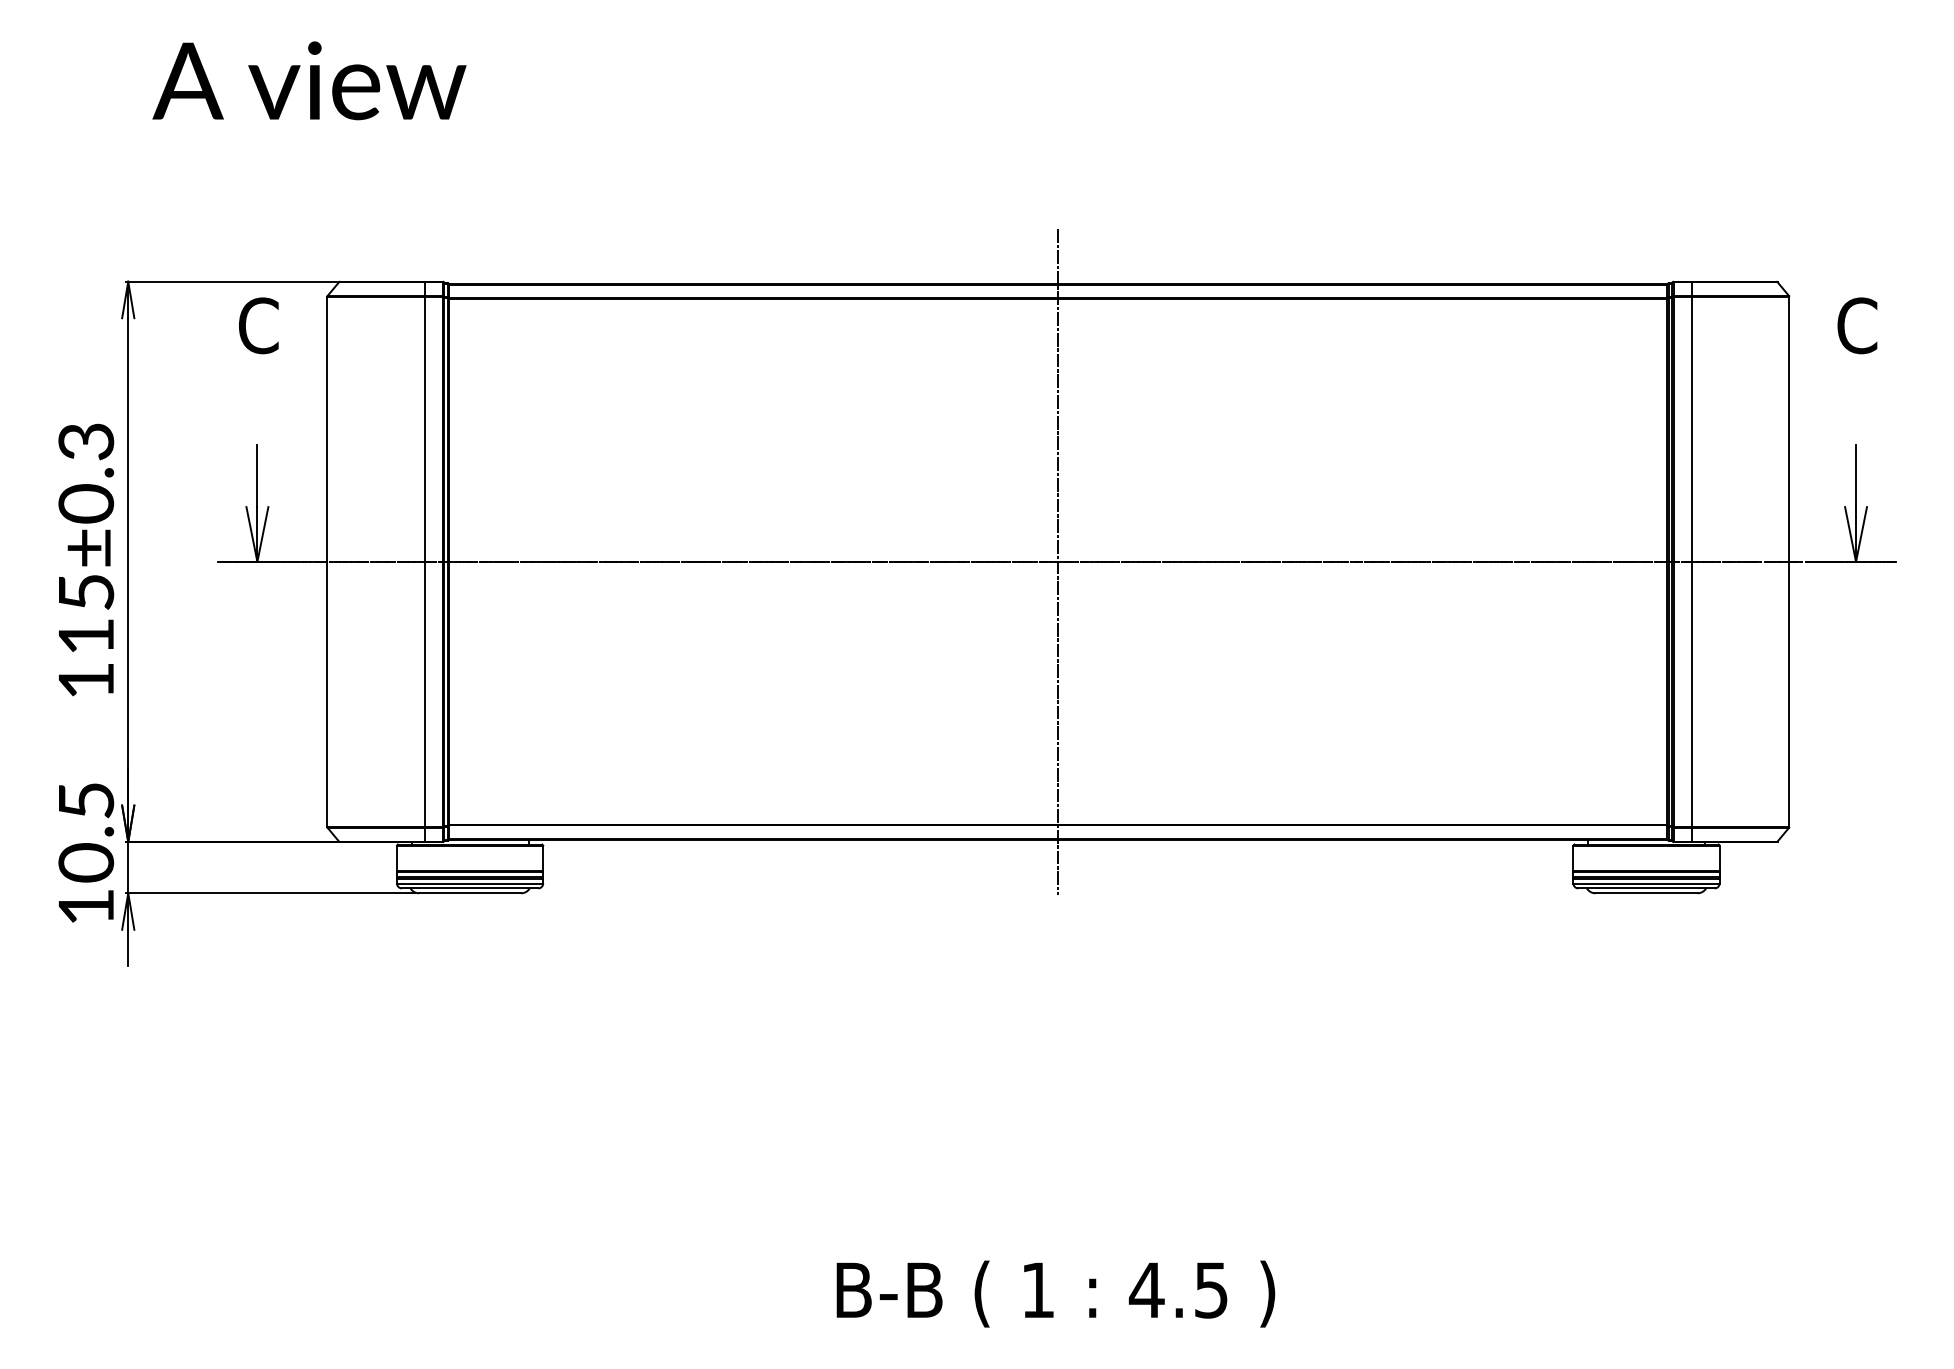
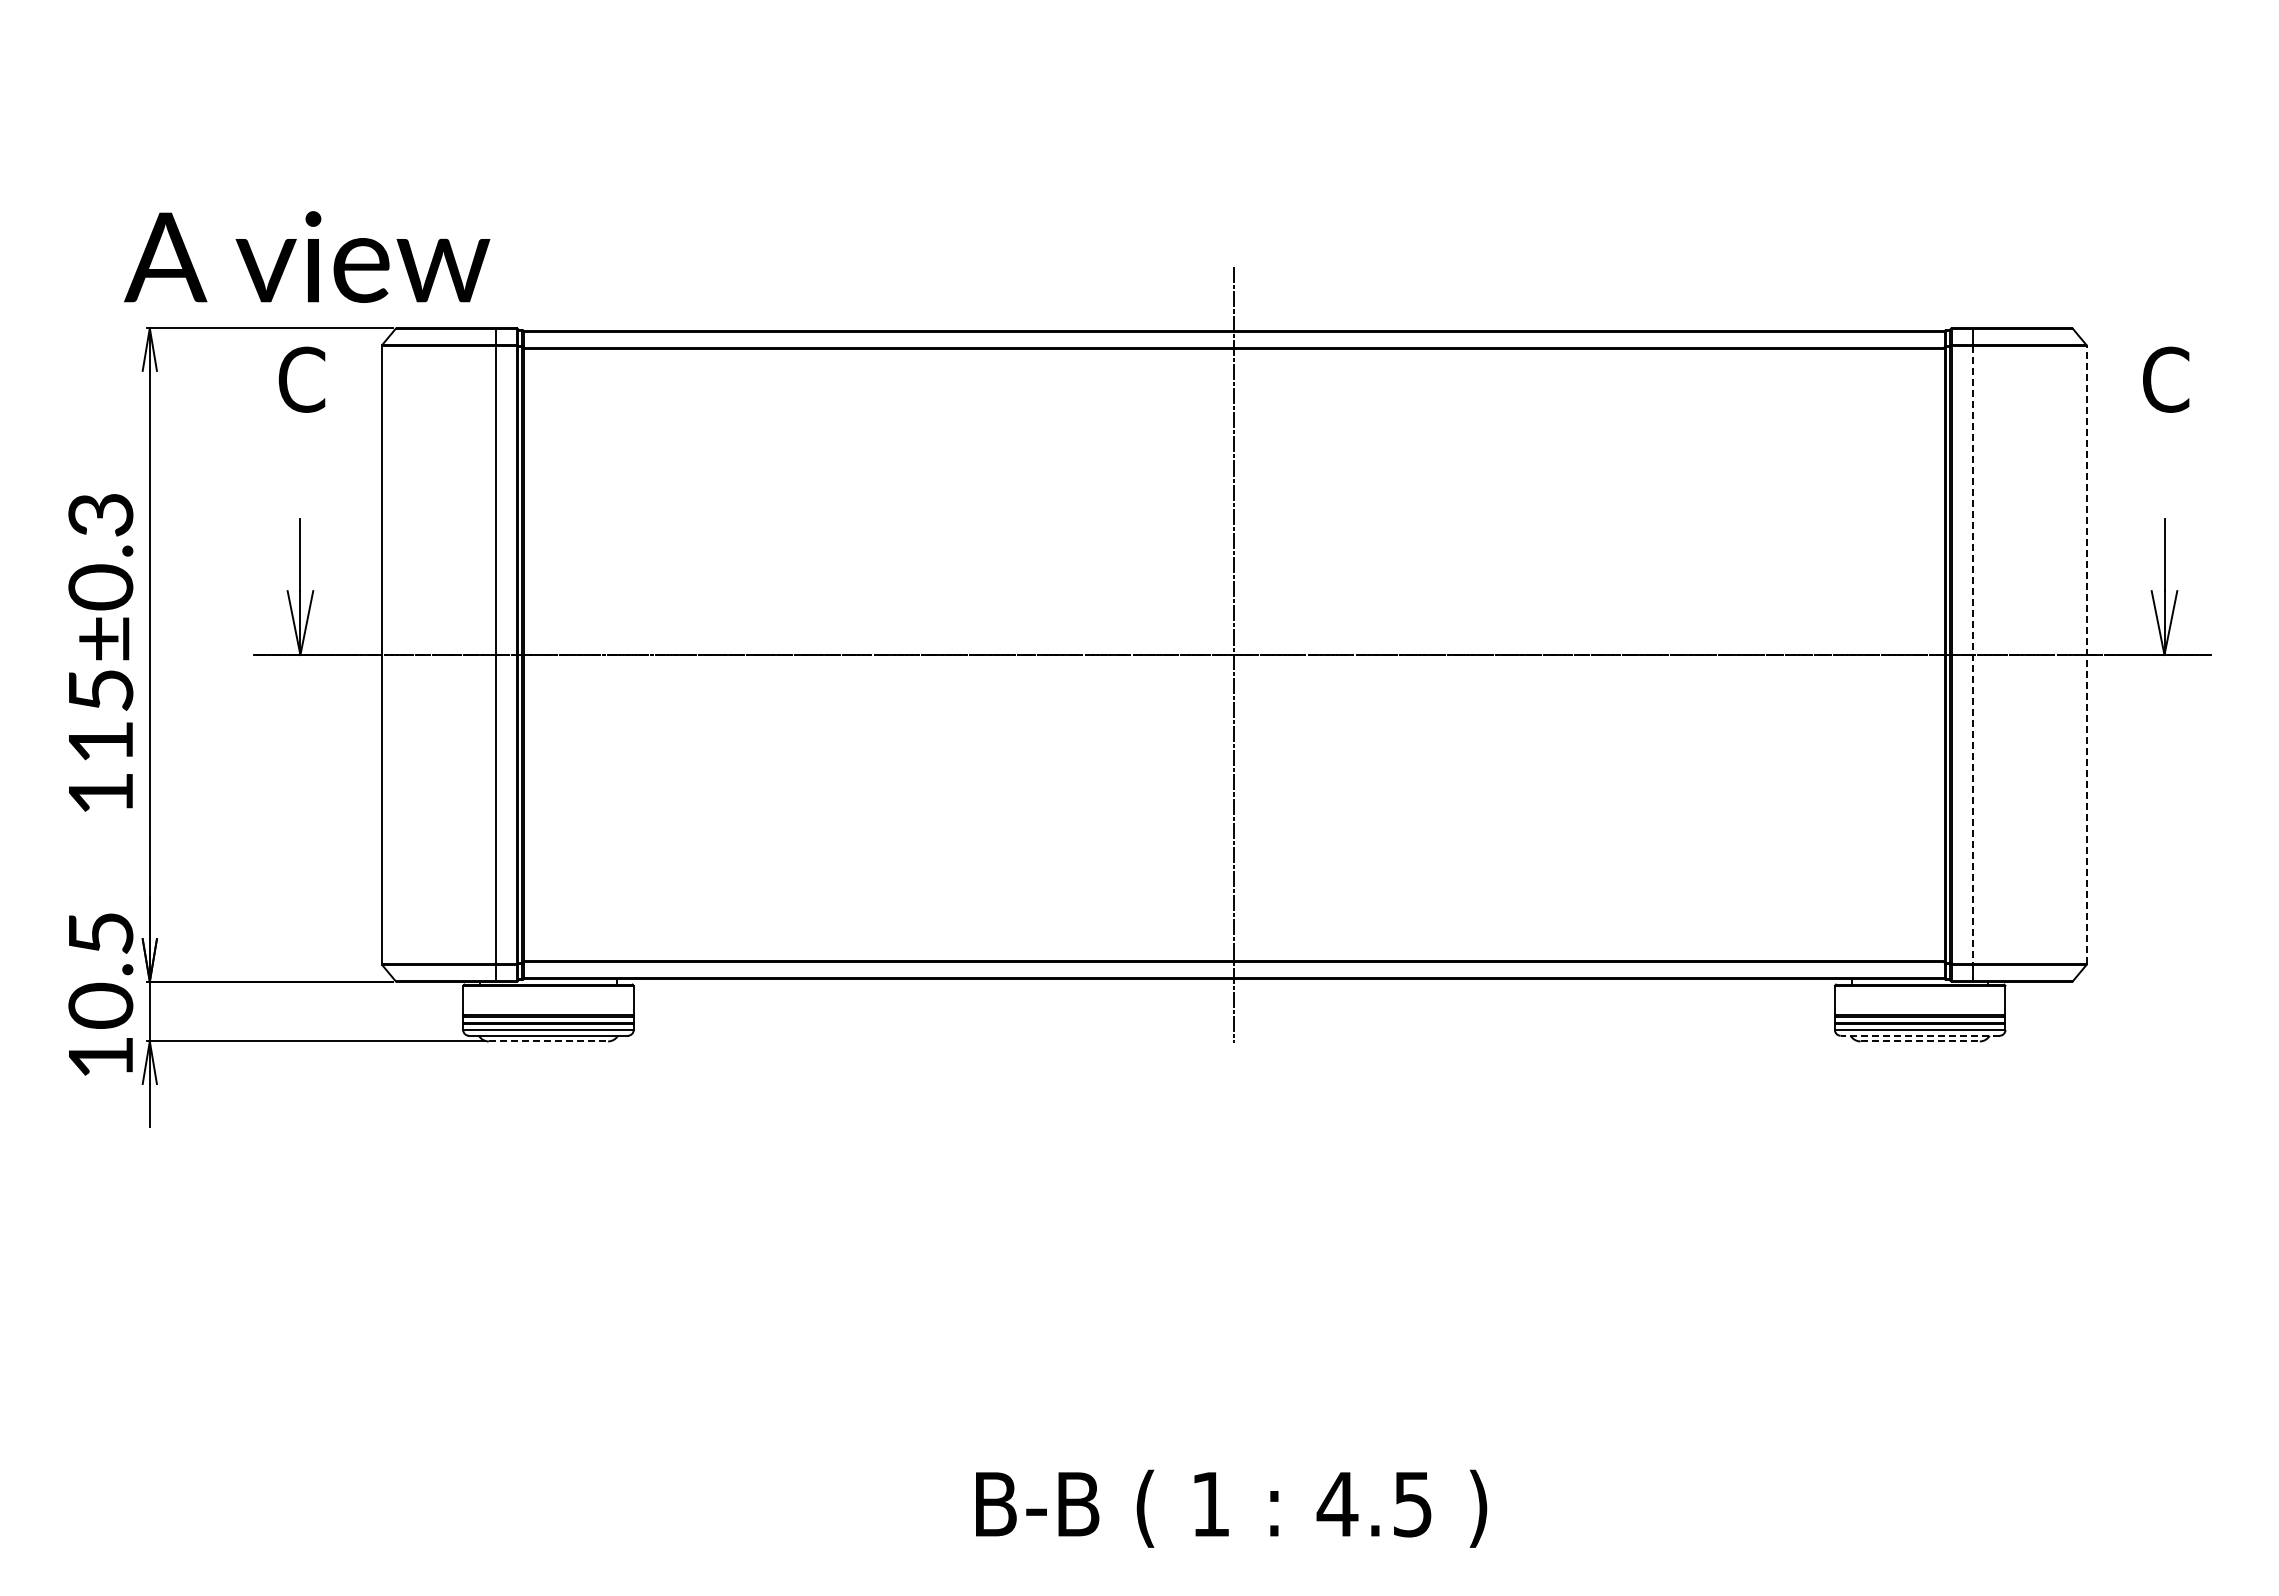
text: (309, 80) -> (307, 256), moved
line: (1789, 561) -> (2086, 654), solid -> dashed
line: (1692, 562) -> (1973, 655), solid -> dashed
line: (1646, 888) -> (1920, 1035), solid -> dashed
line: (470, 893) -> (548, 1041), solid -> dashed
line: (1646, 893) -> (1920, 1041), solid -> dashed

